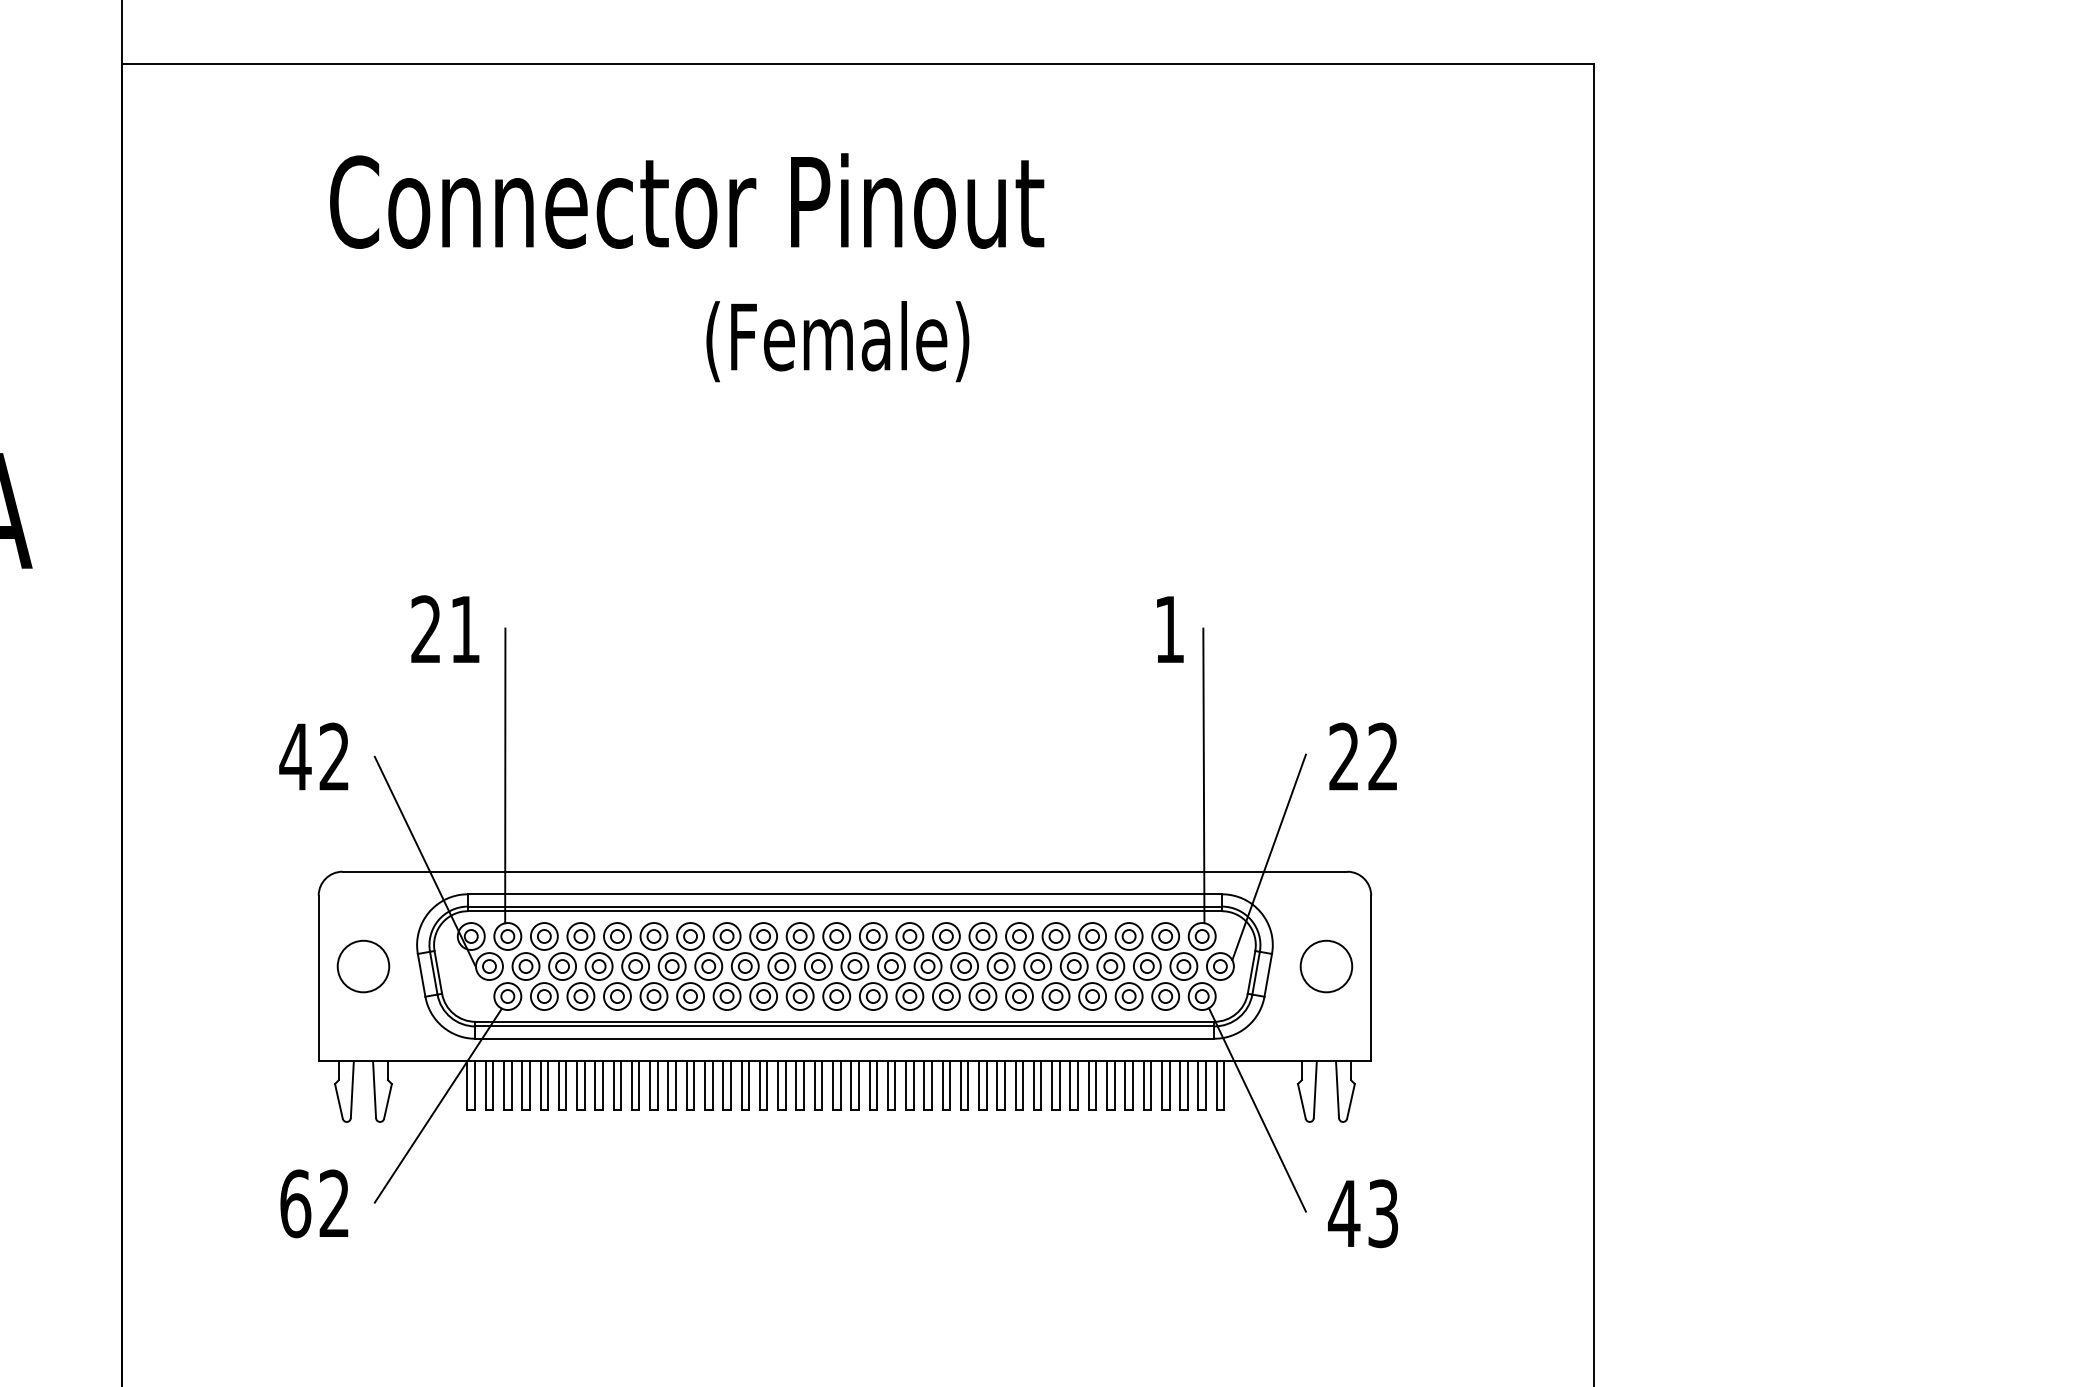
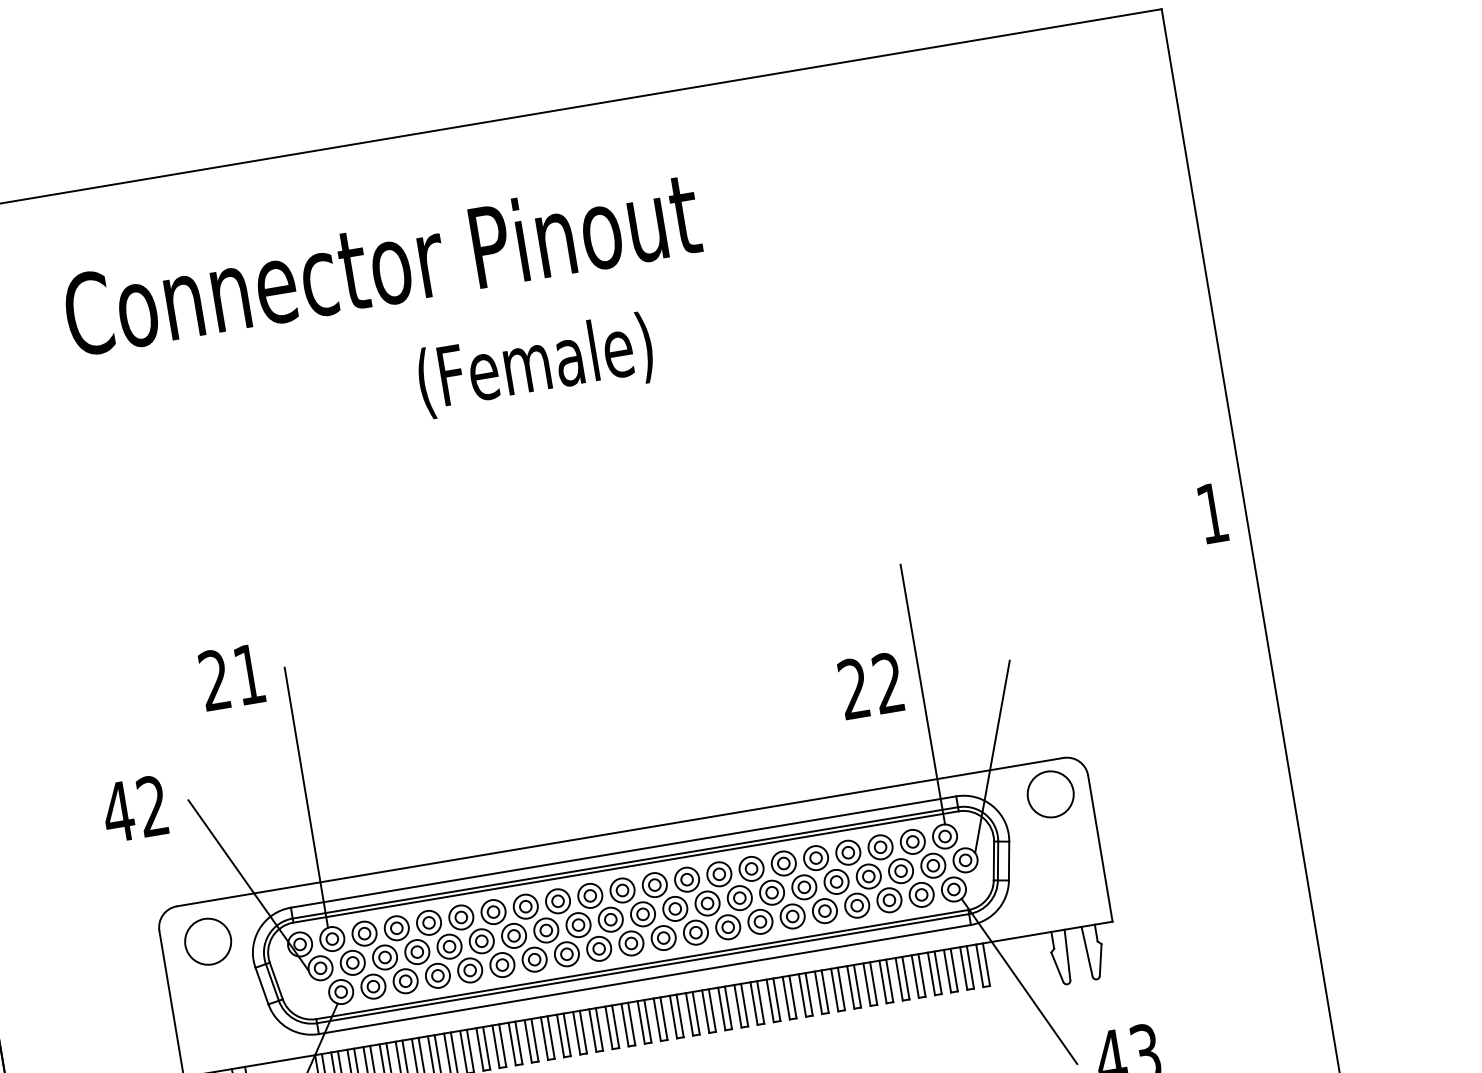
text: (1170, 629) -> (1213, 513), moved
text: (1362, 756) -> (870, 685), moved
circle: (363, 966) -> (208, 941), moved
circle: (1326, 966) -> (1050, 794), moved

